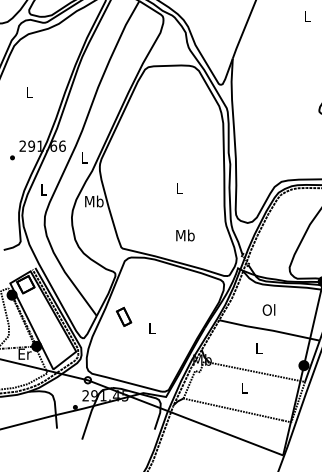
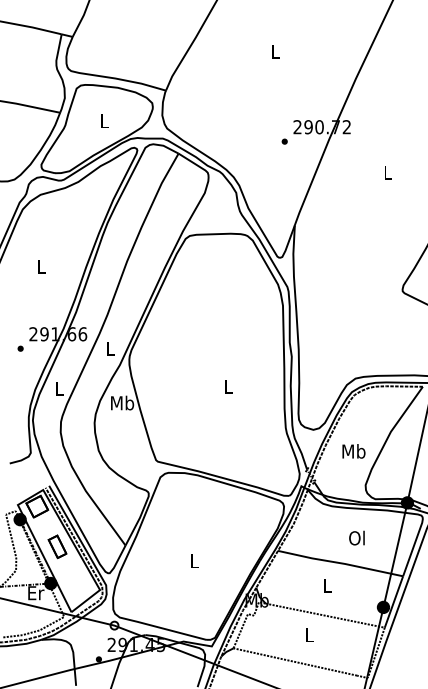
text: (185, 235) -> (353, 451), moved
text: (268, 309) -> (356, 537), moved
part: (124, 316) -> (57, 546), moved

